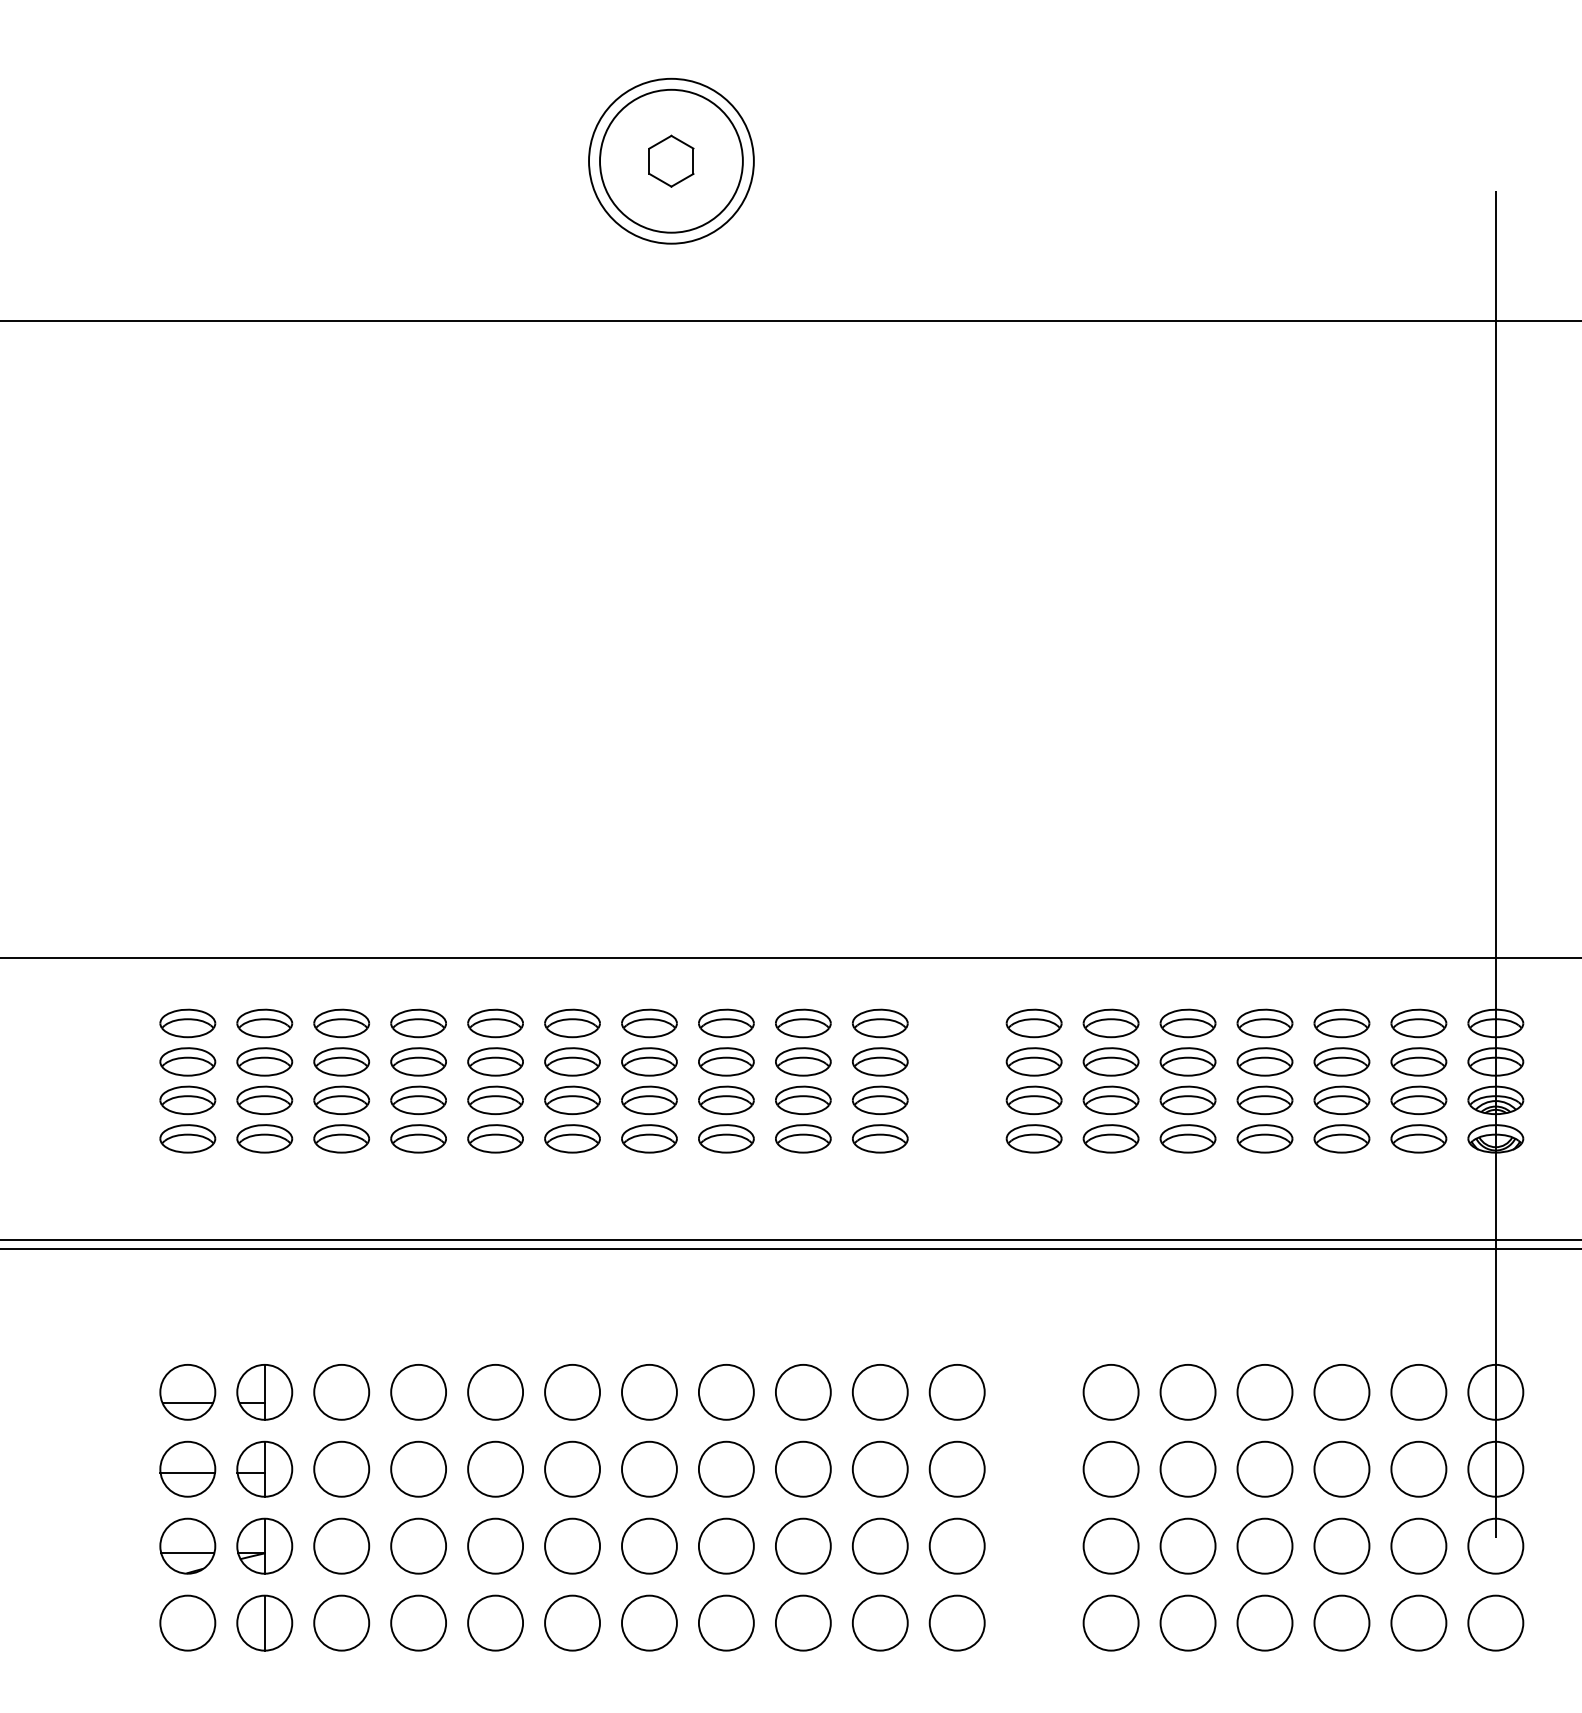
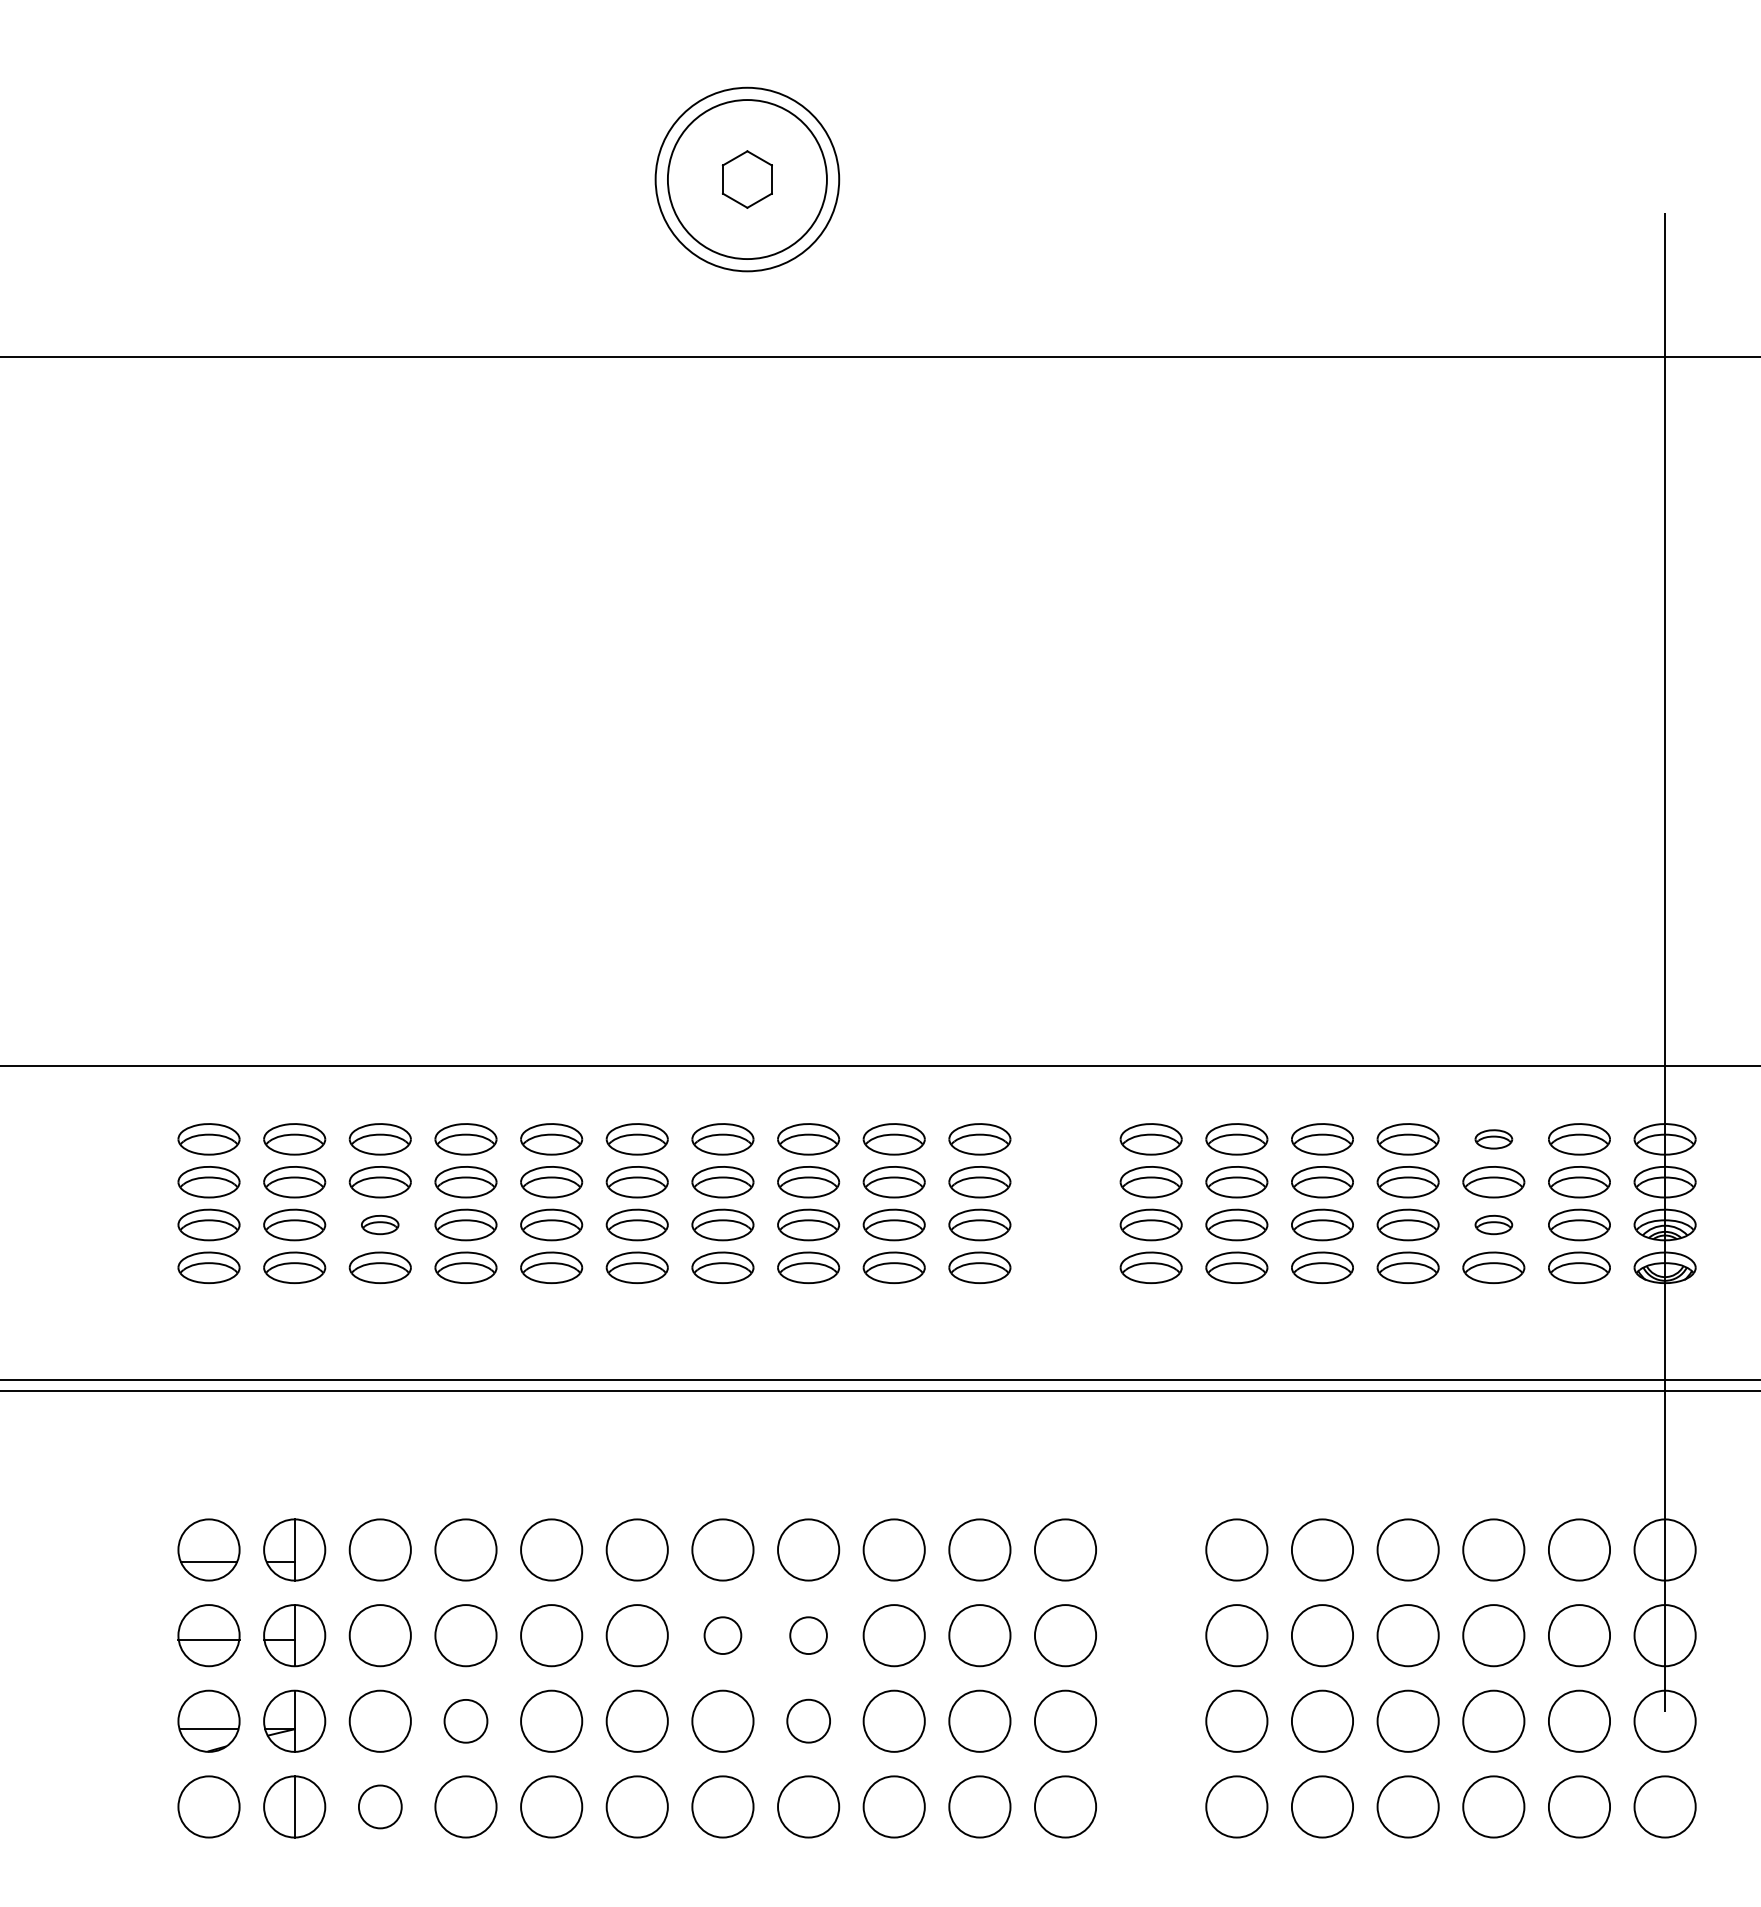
part: (1341, 1023) -> (1493, 1139), size x0.6
part: (340, 1099) -> (379, 1224), size x0.6
part: (1341, 1099) -> (1493, 1224), size x0.6
circle: (649, 1469) -> (722, 1635), size x0.6
circle: (726, 1469) -> (808, 1635), size x0.6
circle: (418, 1545) -> (465, 1720), size x0.7
circle: (726, 1545) -> (808, 1720), size x0.7
circle: (340, 1622) -> (379, 1806), size x0.7

